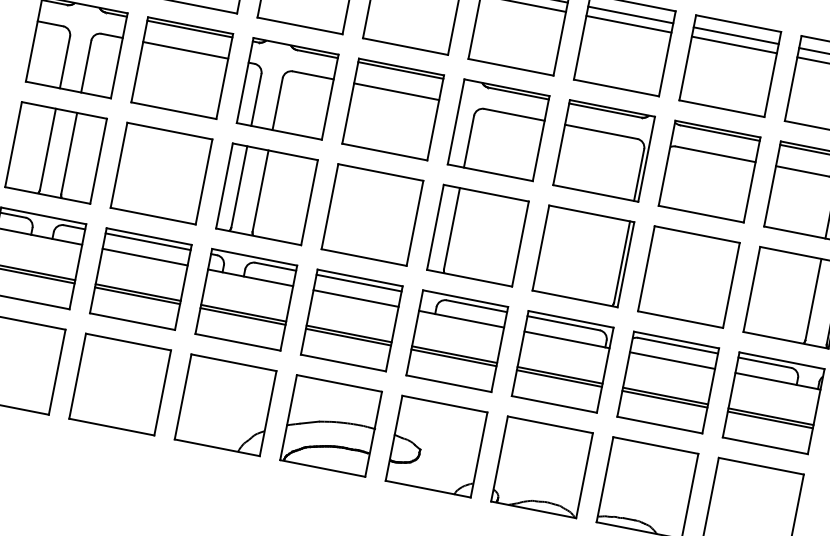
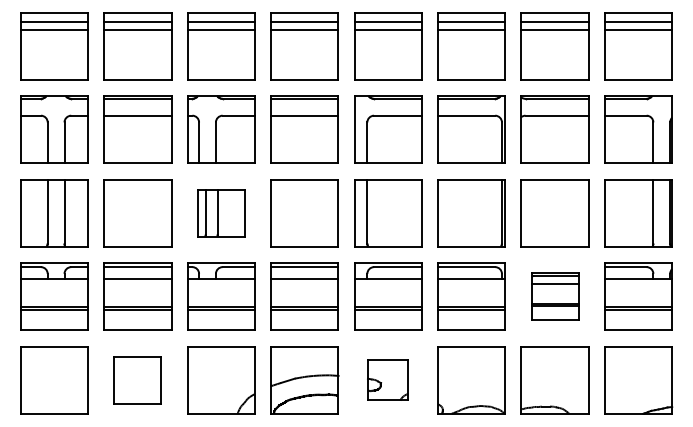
part: (267, 194) -> (221, 213), size x0.7
part: (667, 382) -> (554, 296), size x0.7
part: (119, 384) -> (137, 380), size x0.7
part: (435, 446) -> (387, 380), size x0.6

